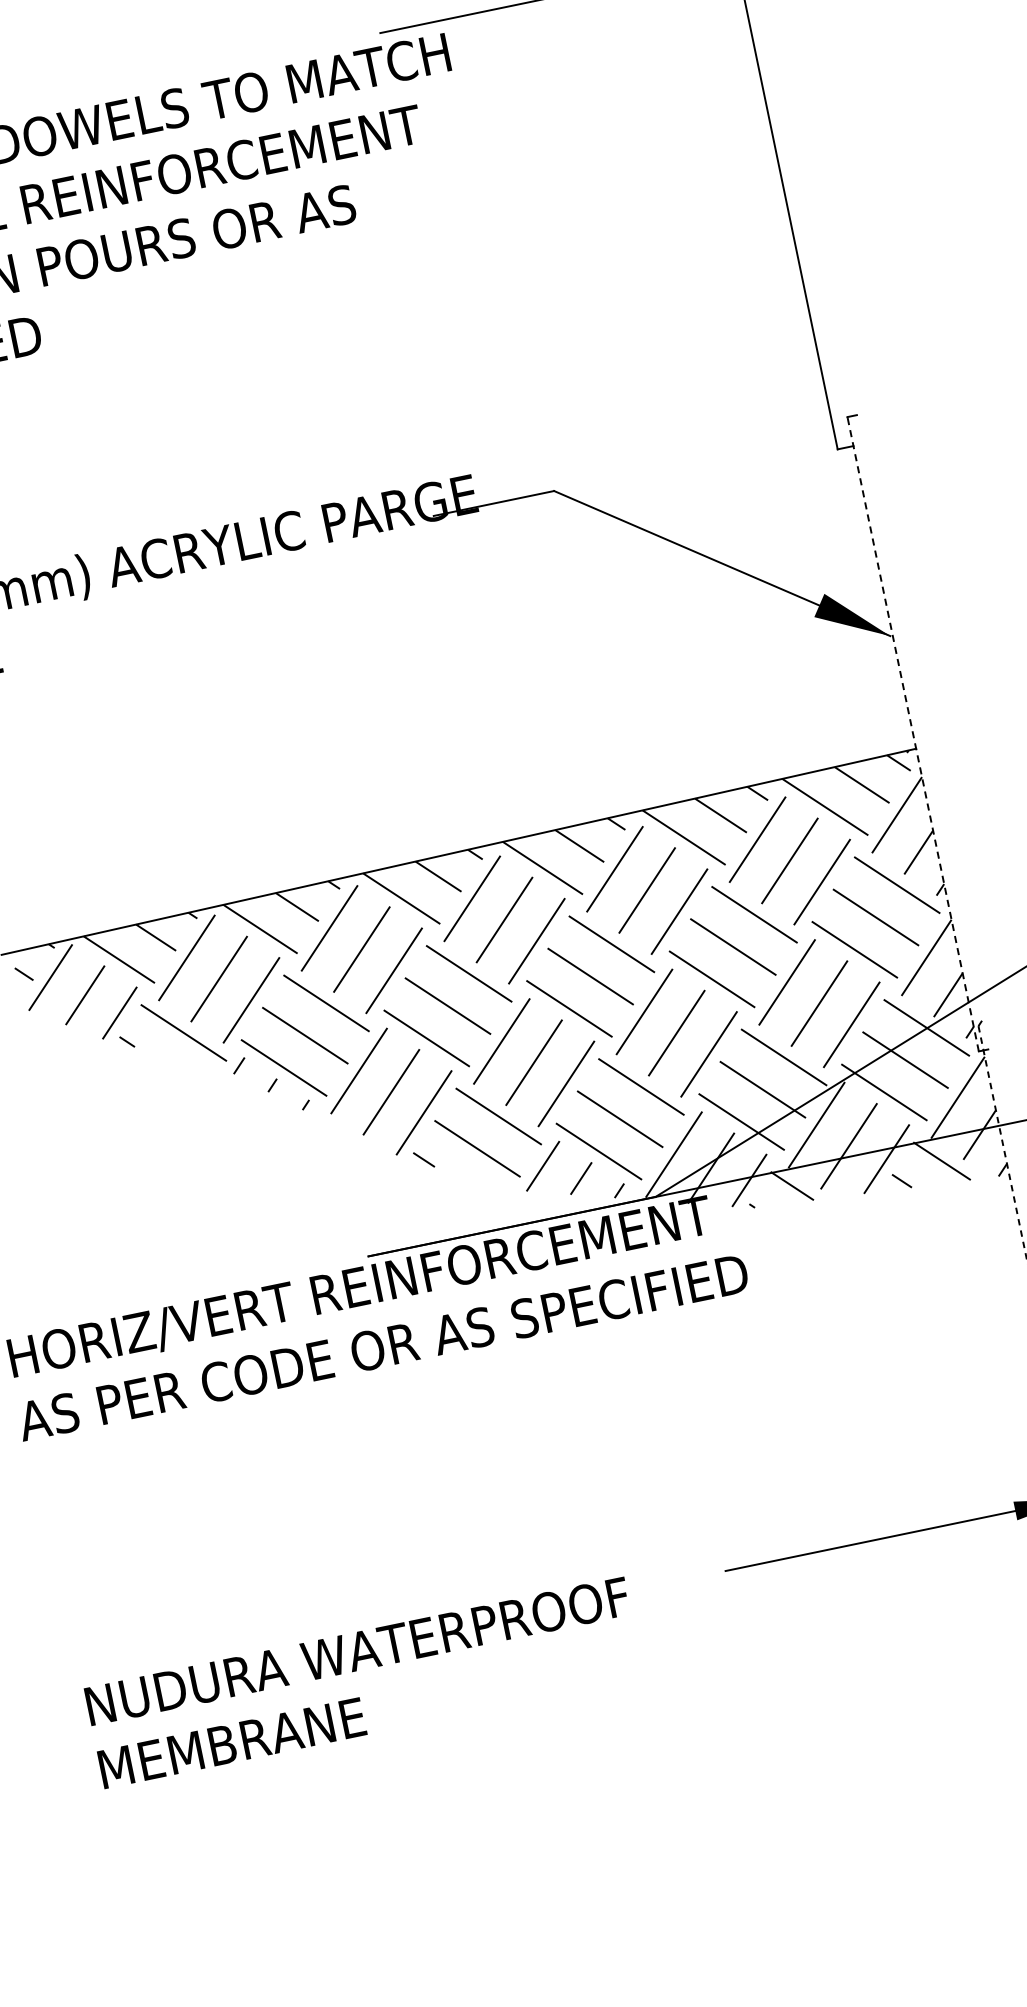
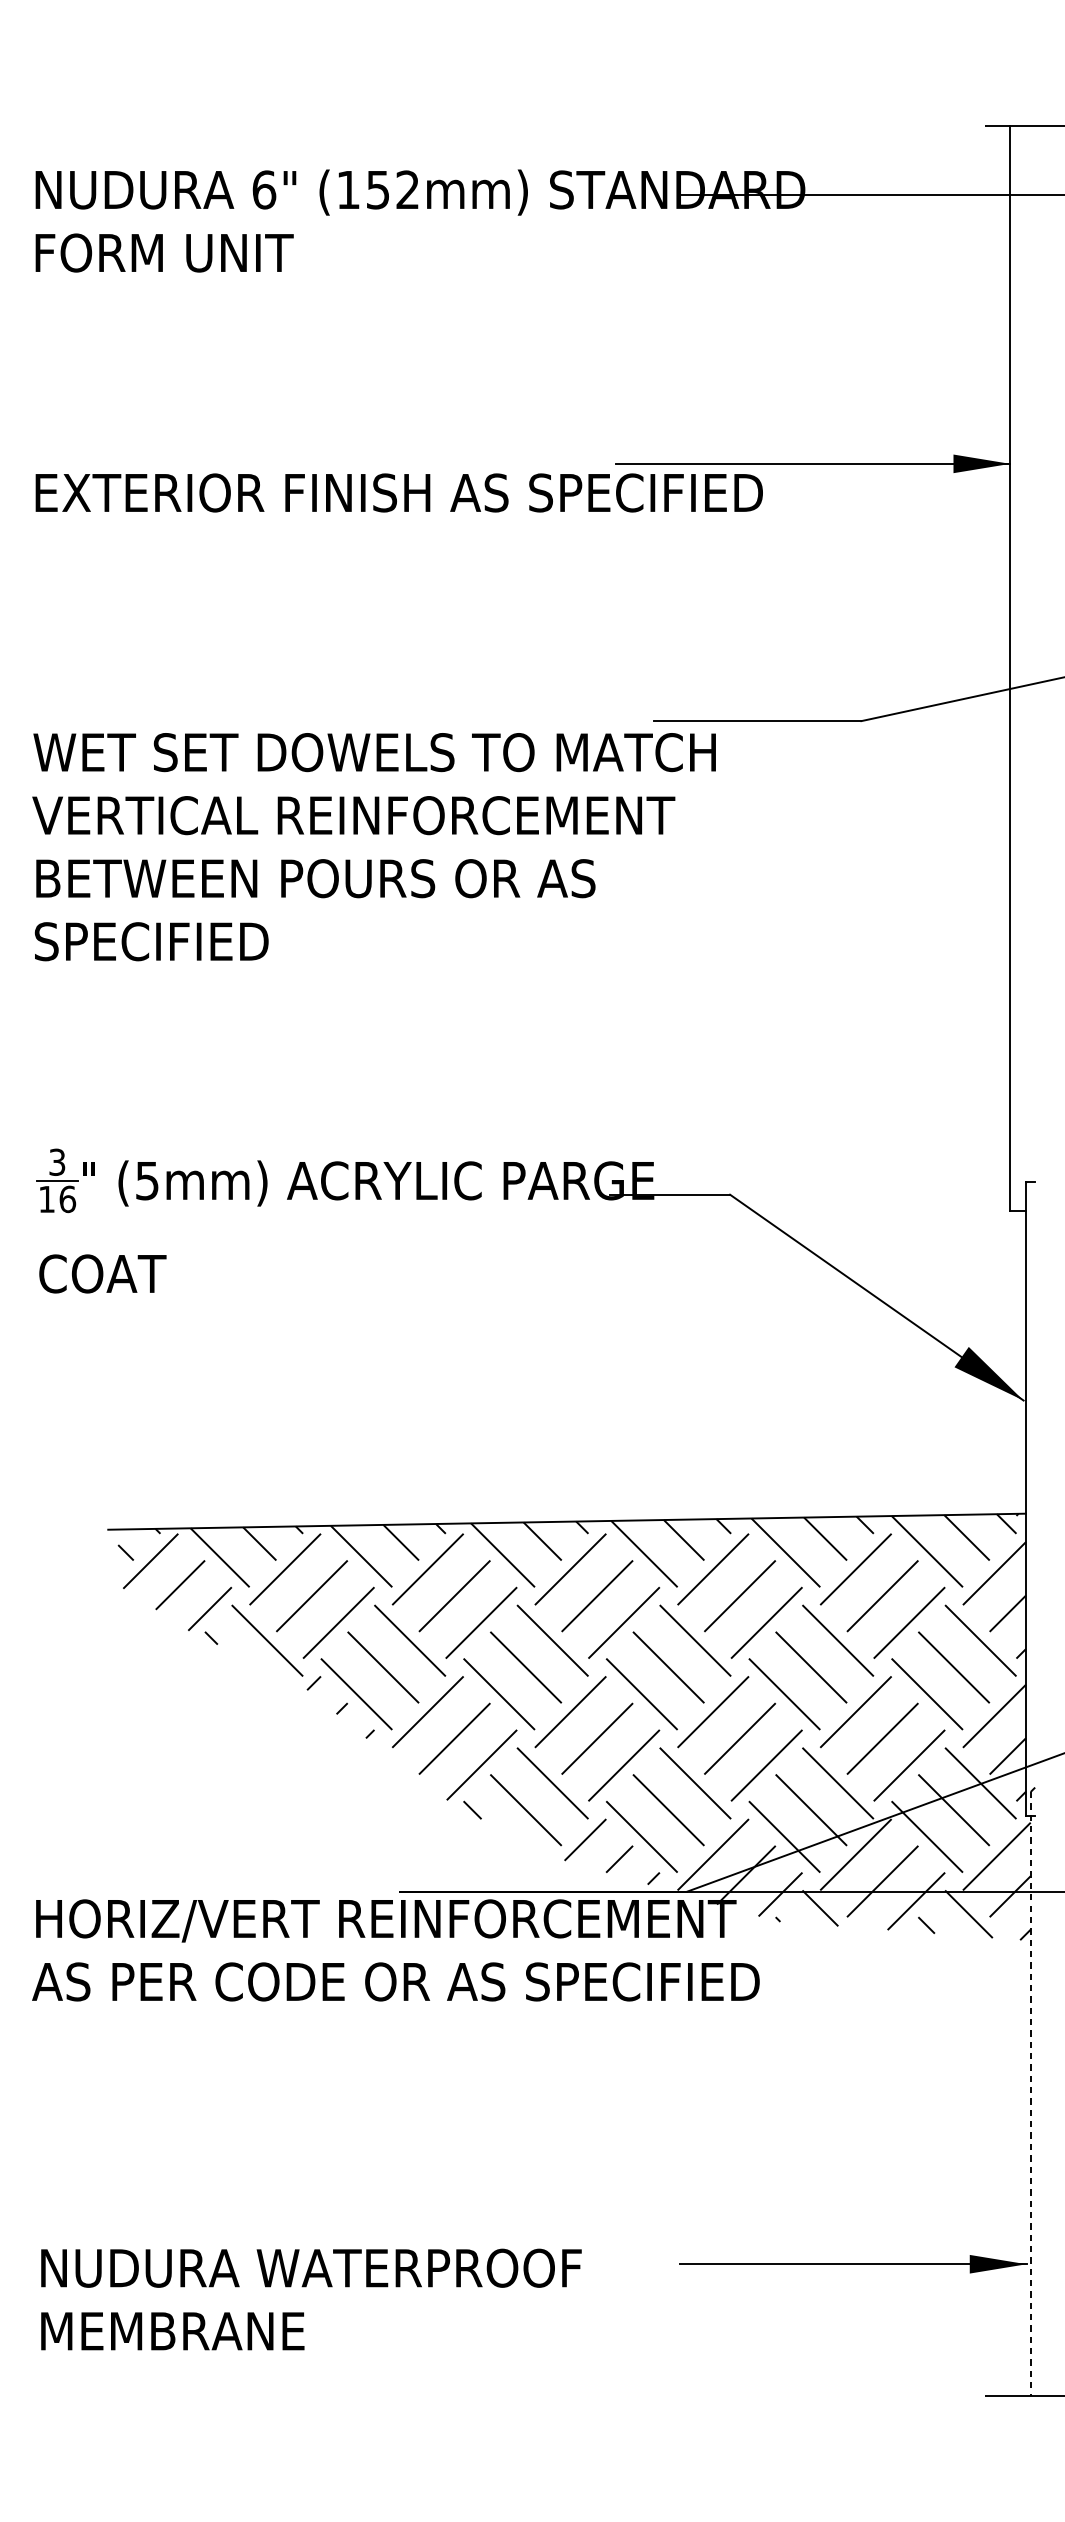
line: (913, 733) -> (1026, 1498), dashed -> solid

